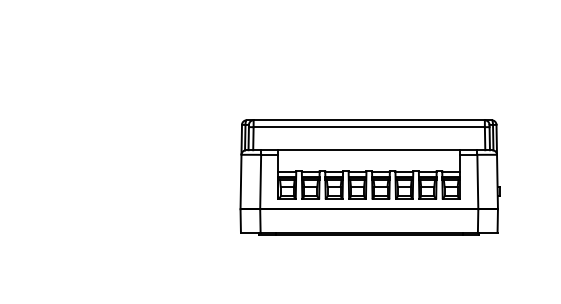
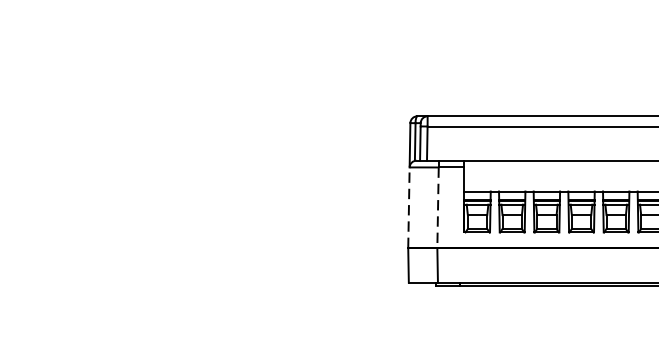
line: (241, 181) -> (409, 206), solid -> dashed
line: (260, 182) -> (437, 208), solid -> dashed

